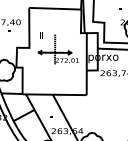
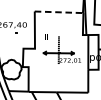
line: (55, 8) -> (59, 12), solid -> dashed

